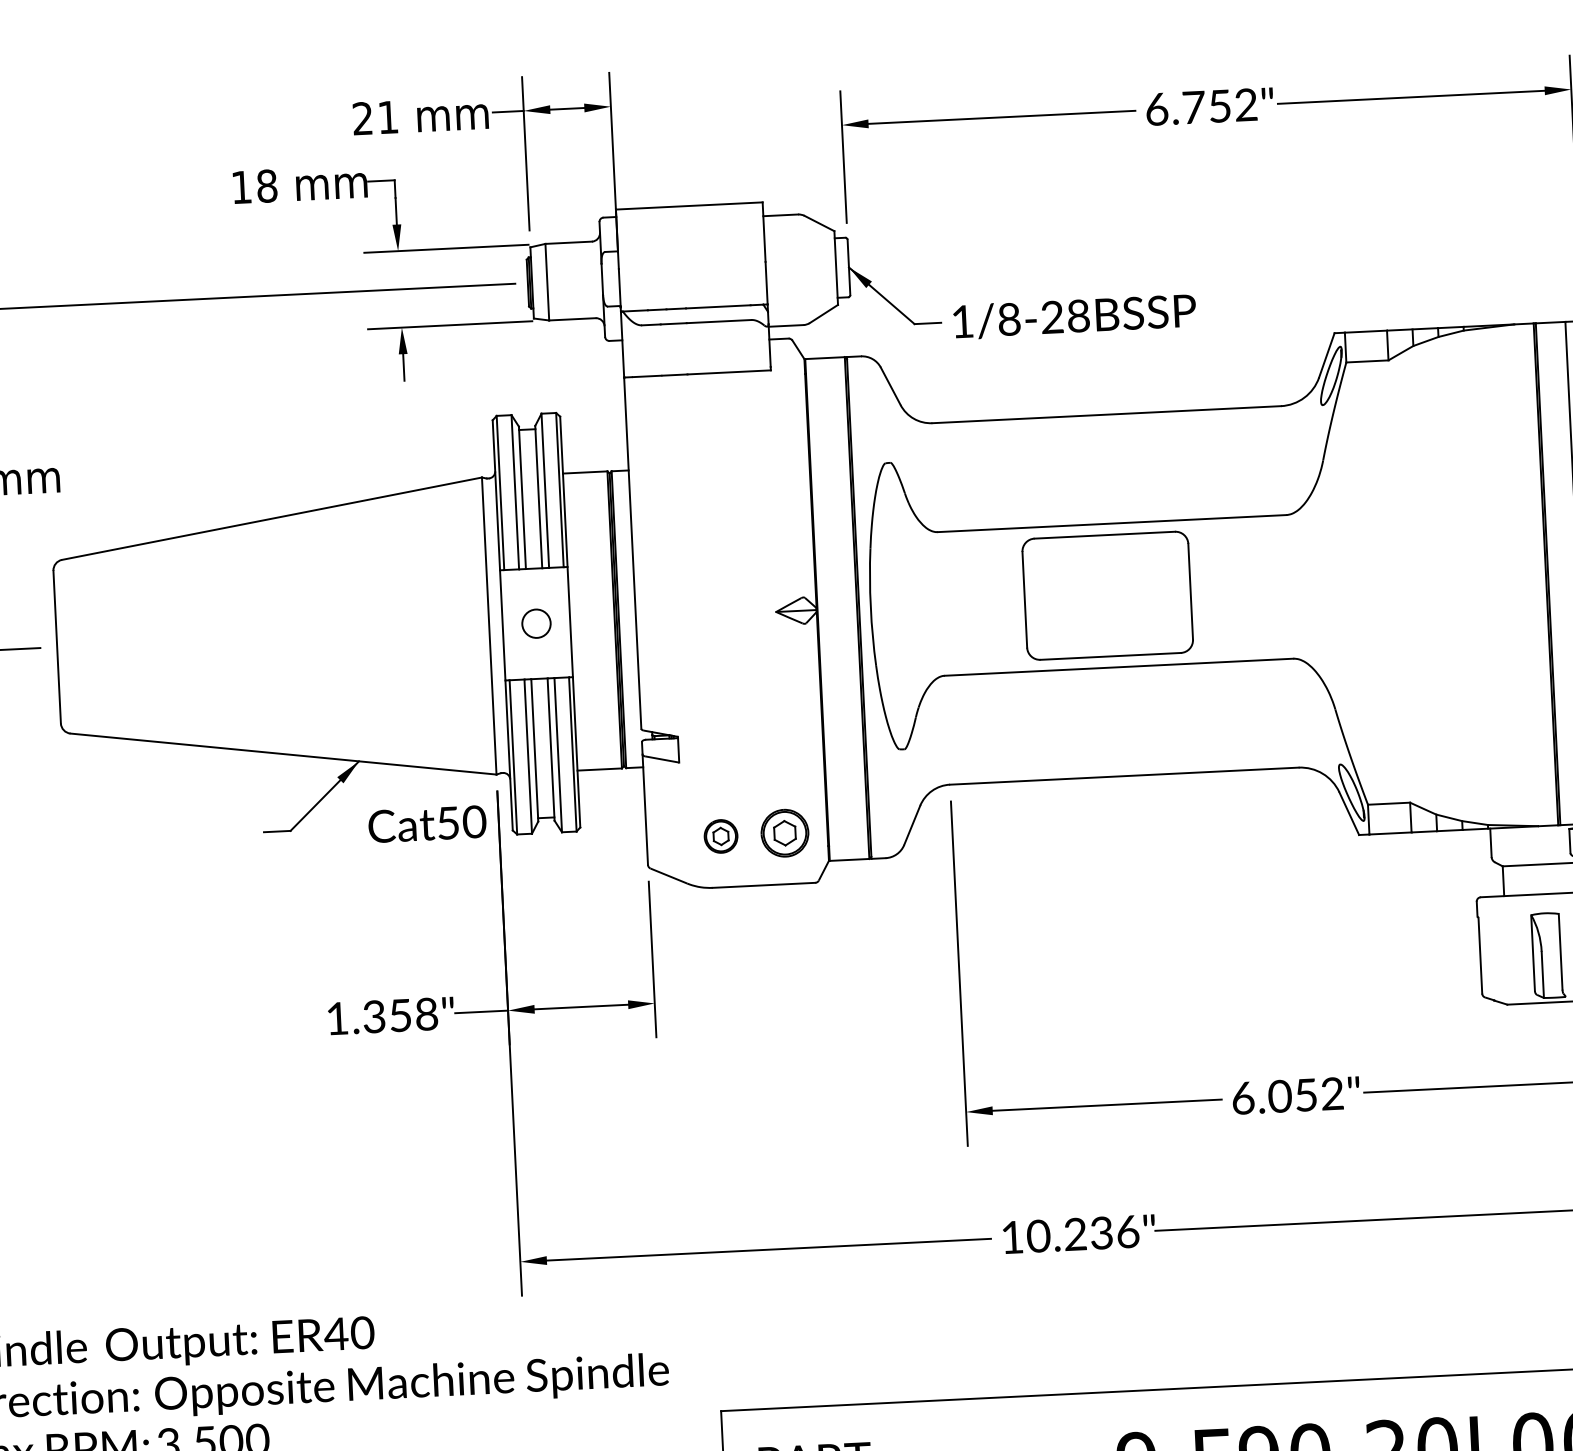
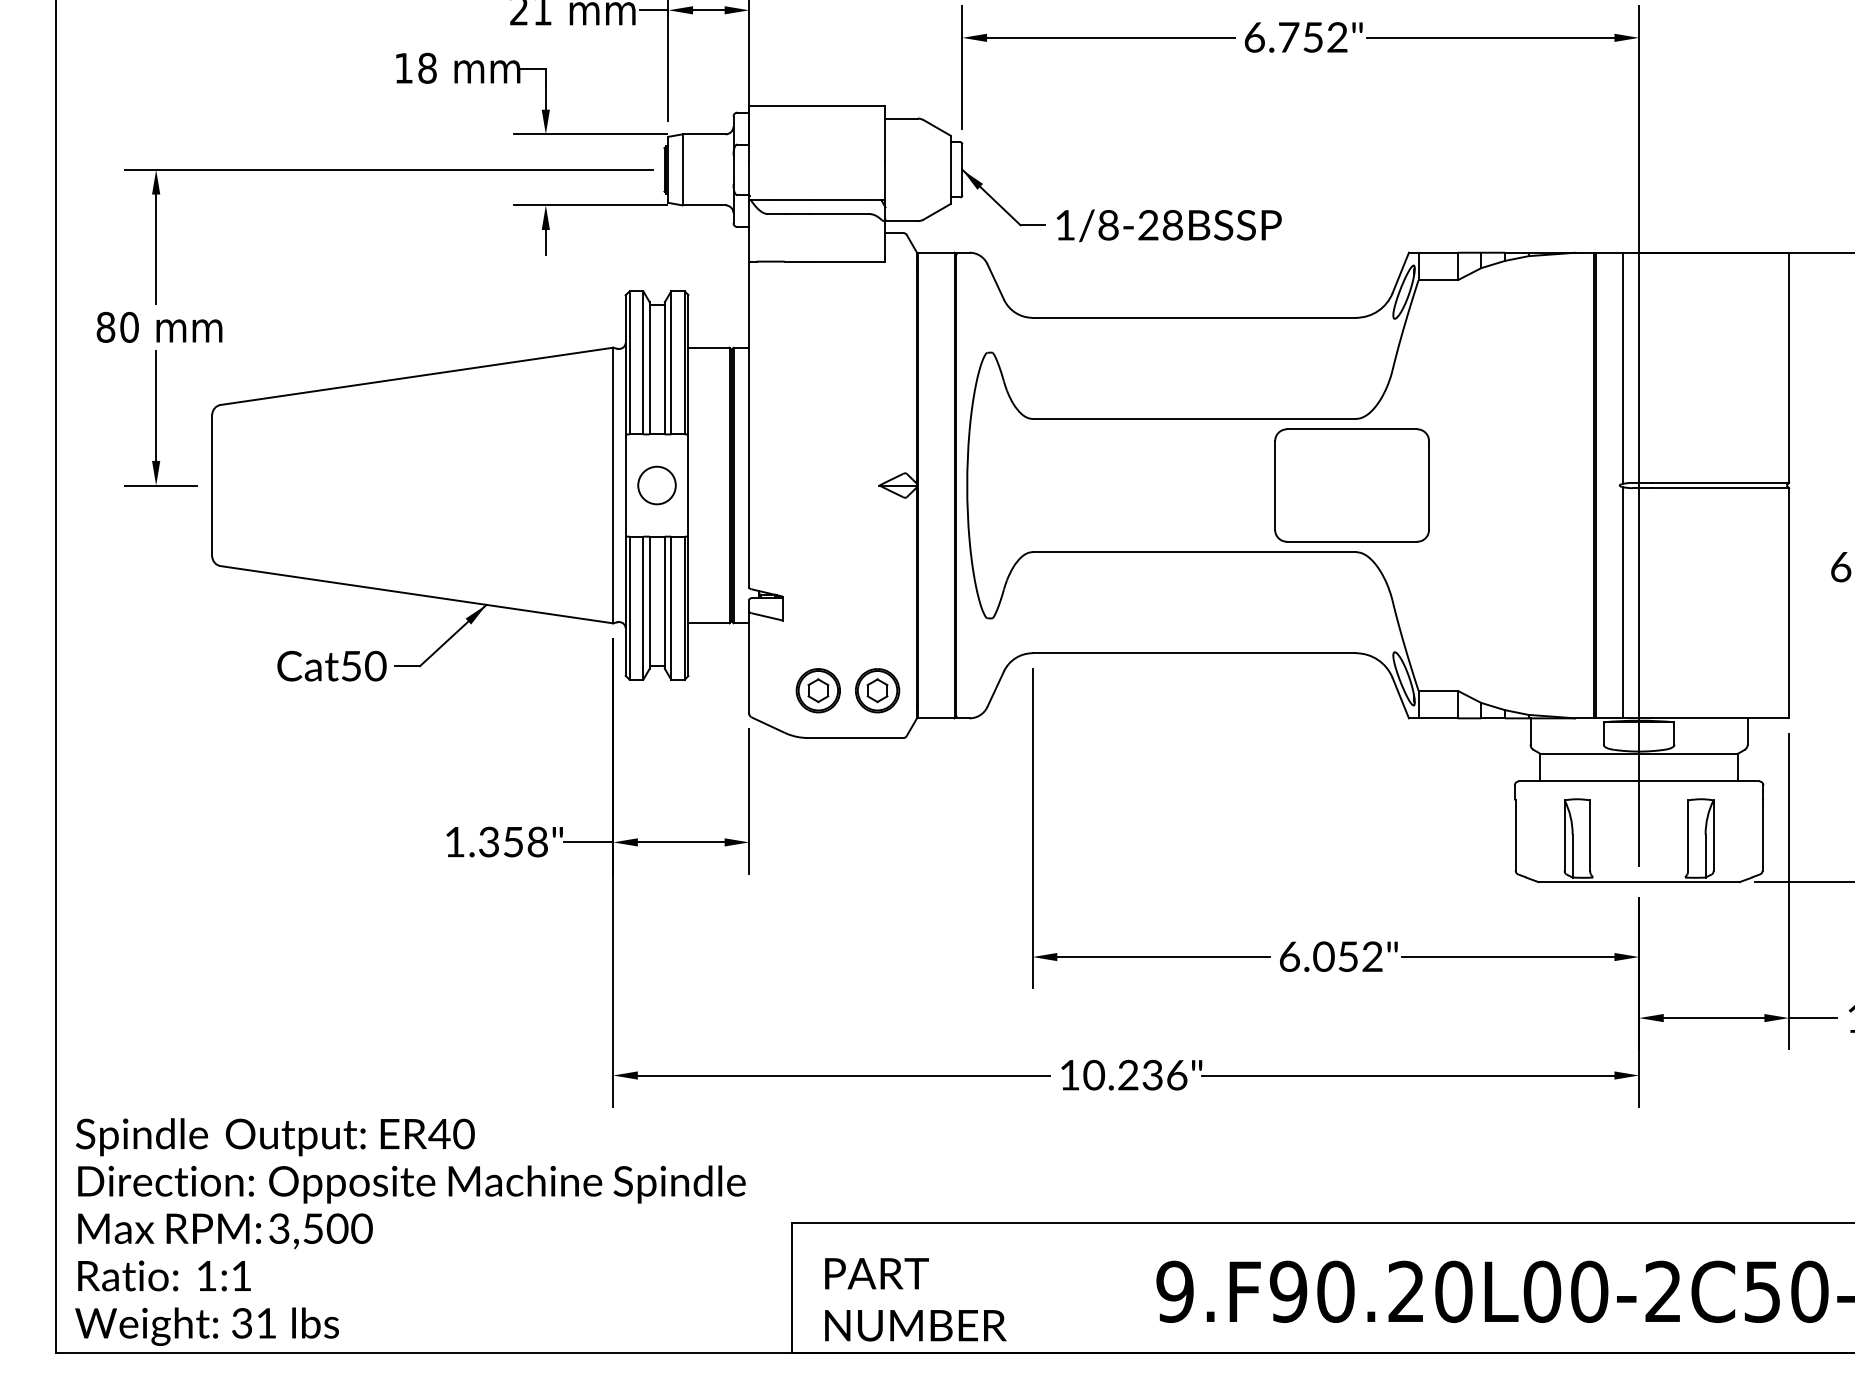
part: (1107, 595) -> (1351, 485), moved
circle: (535, 623) -> (656, 485), size x1.43
text: (426, 823) -> (331, 665), moved
part: (720, 836) -> (817, 690), size x1.43

